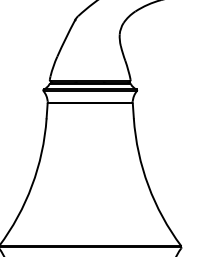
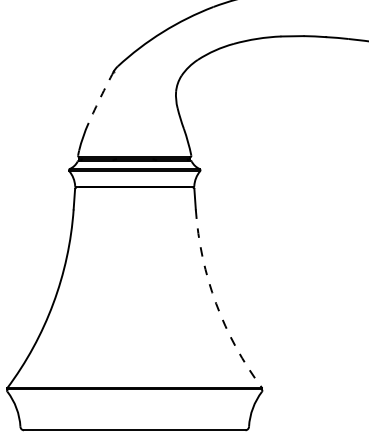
arc: (65, 38) -> (100, 97), solid -> dashed
arc: (148, 185) -> (216, 303), solid -> dashed

